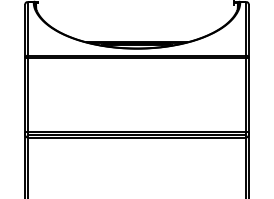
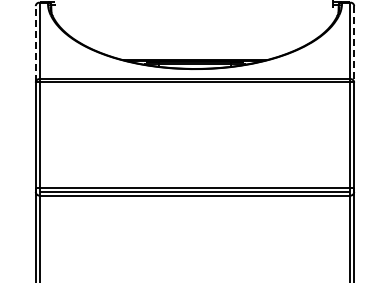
line: (24, 30) -> (35, 43), solid -> dashed
line: (249, 31) -> (354, 44), solid -> dashed

